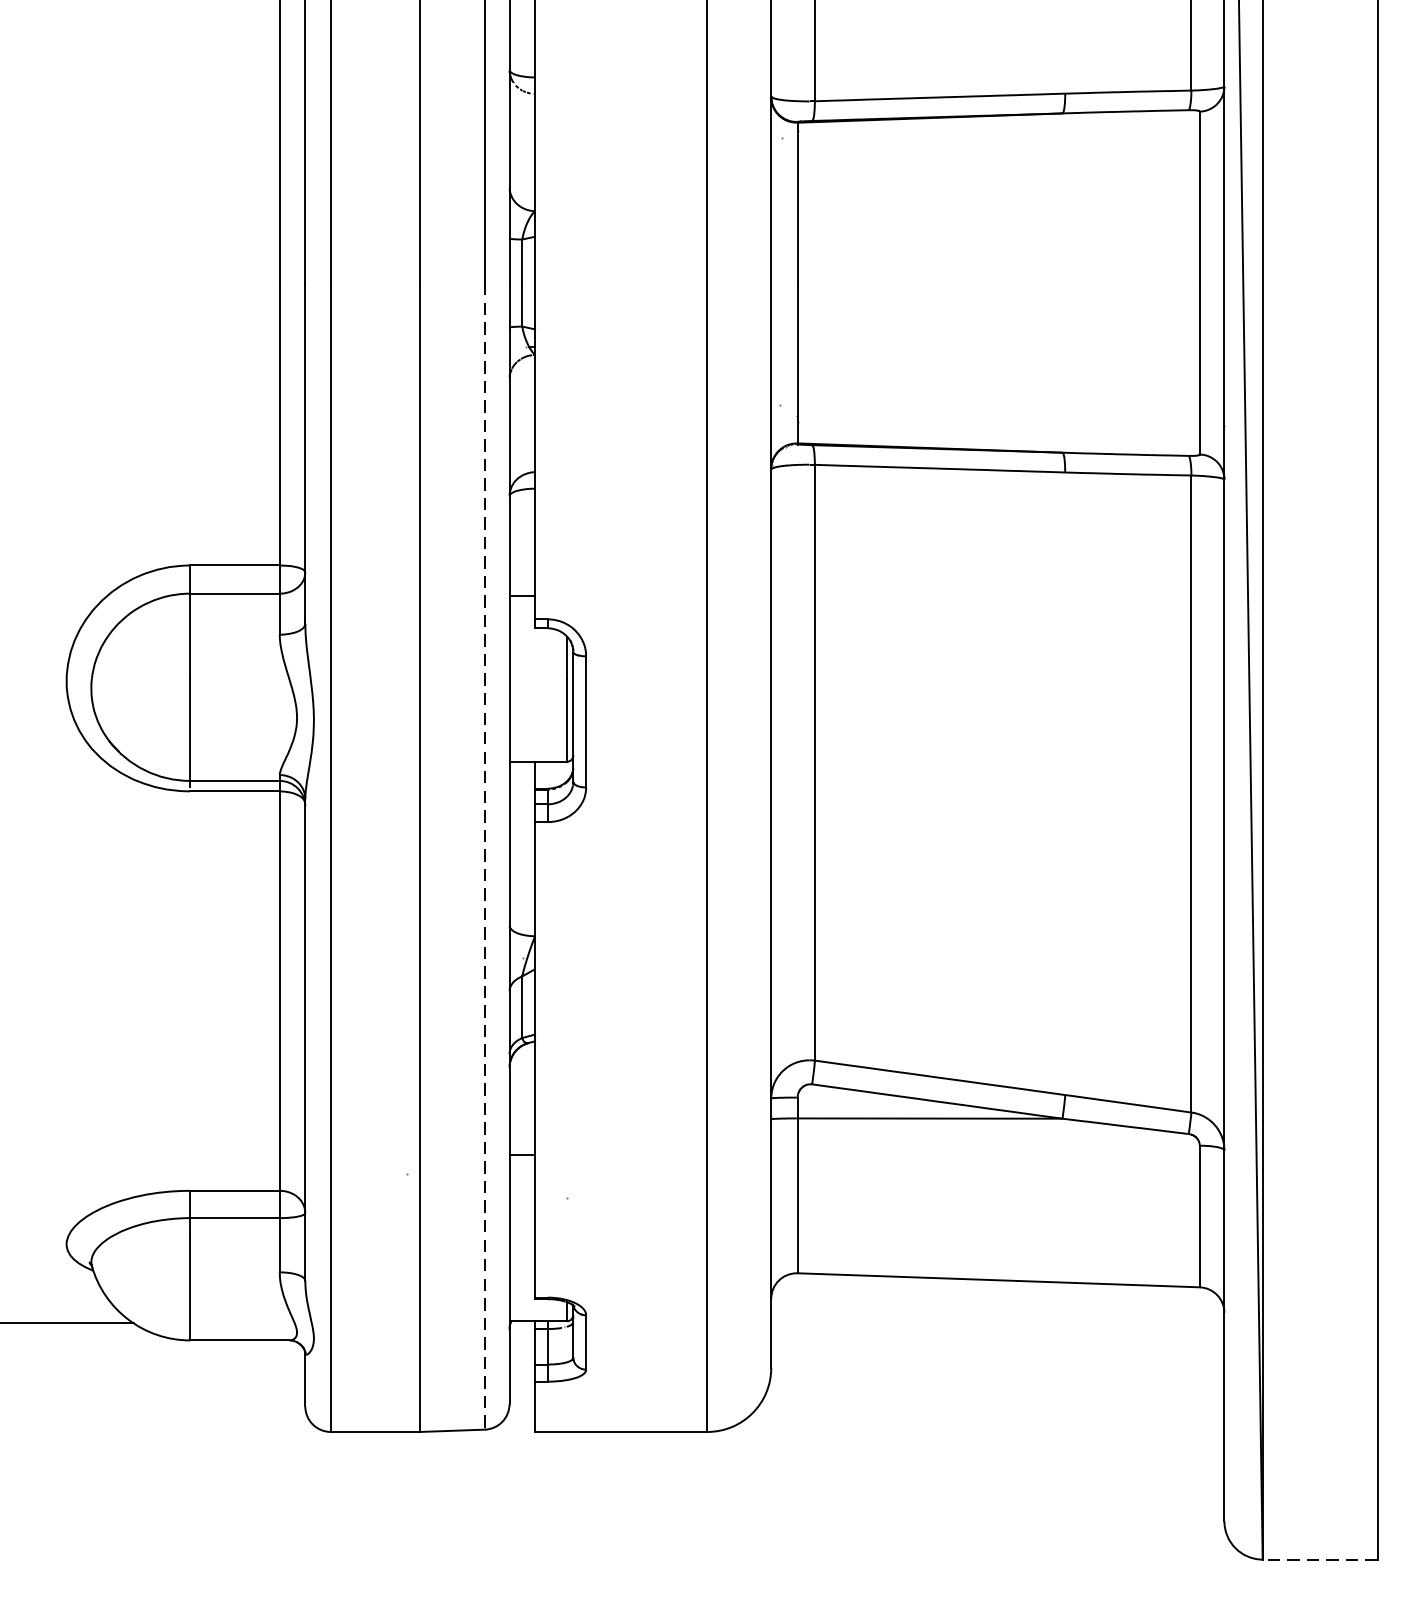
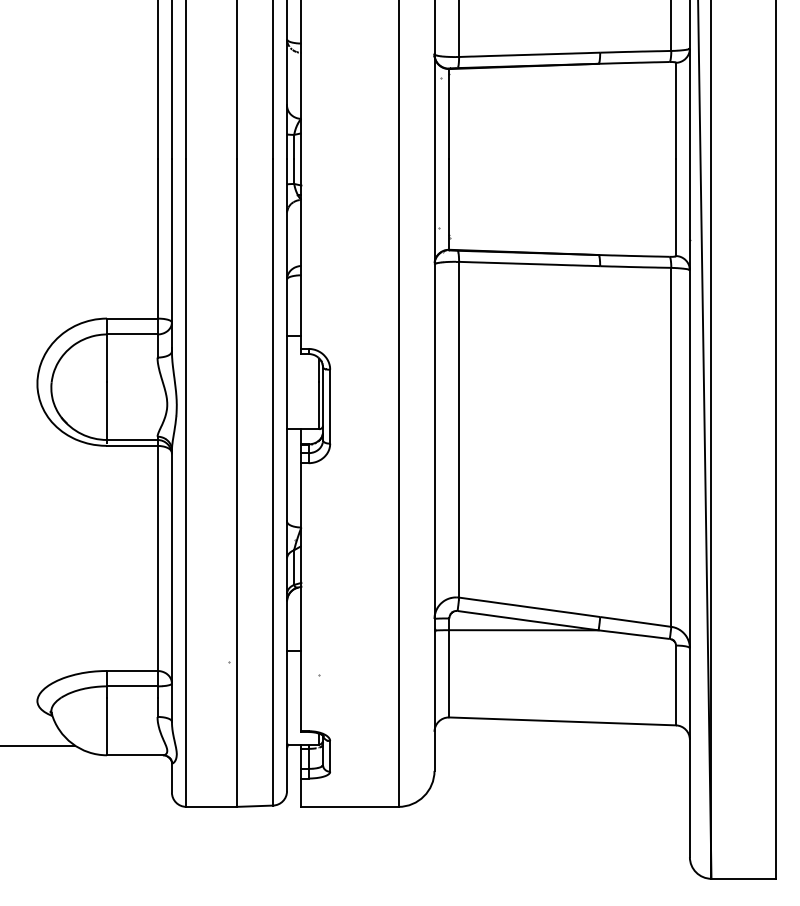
line: (485, 858) -> (273, 483), dashed -> solid
line: (1319, 1559) -> (743, 878), dashed -> solid

